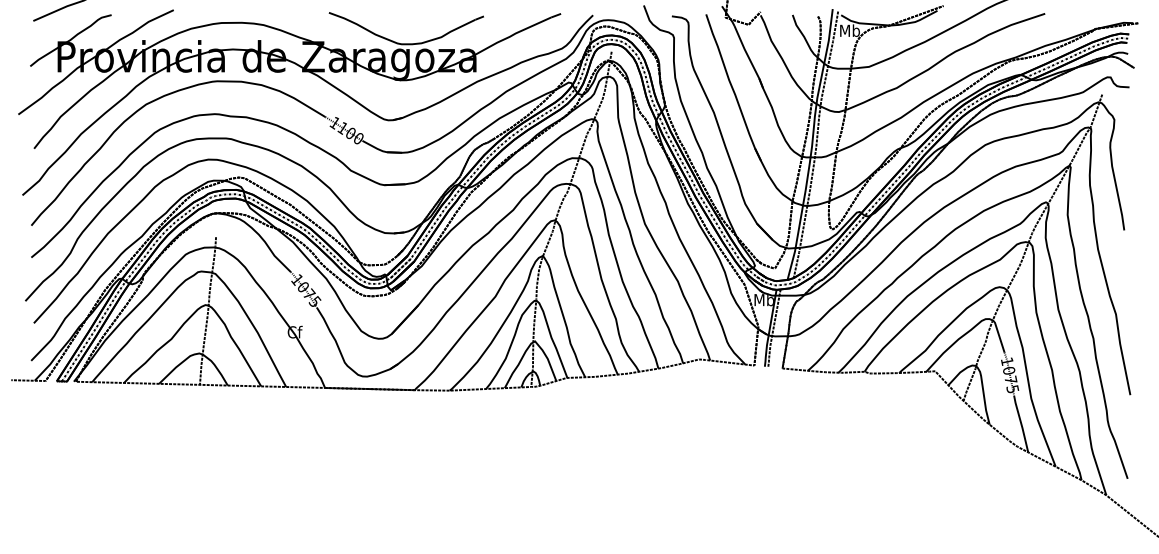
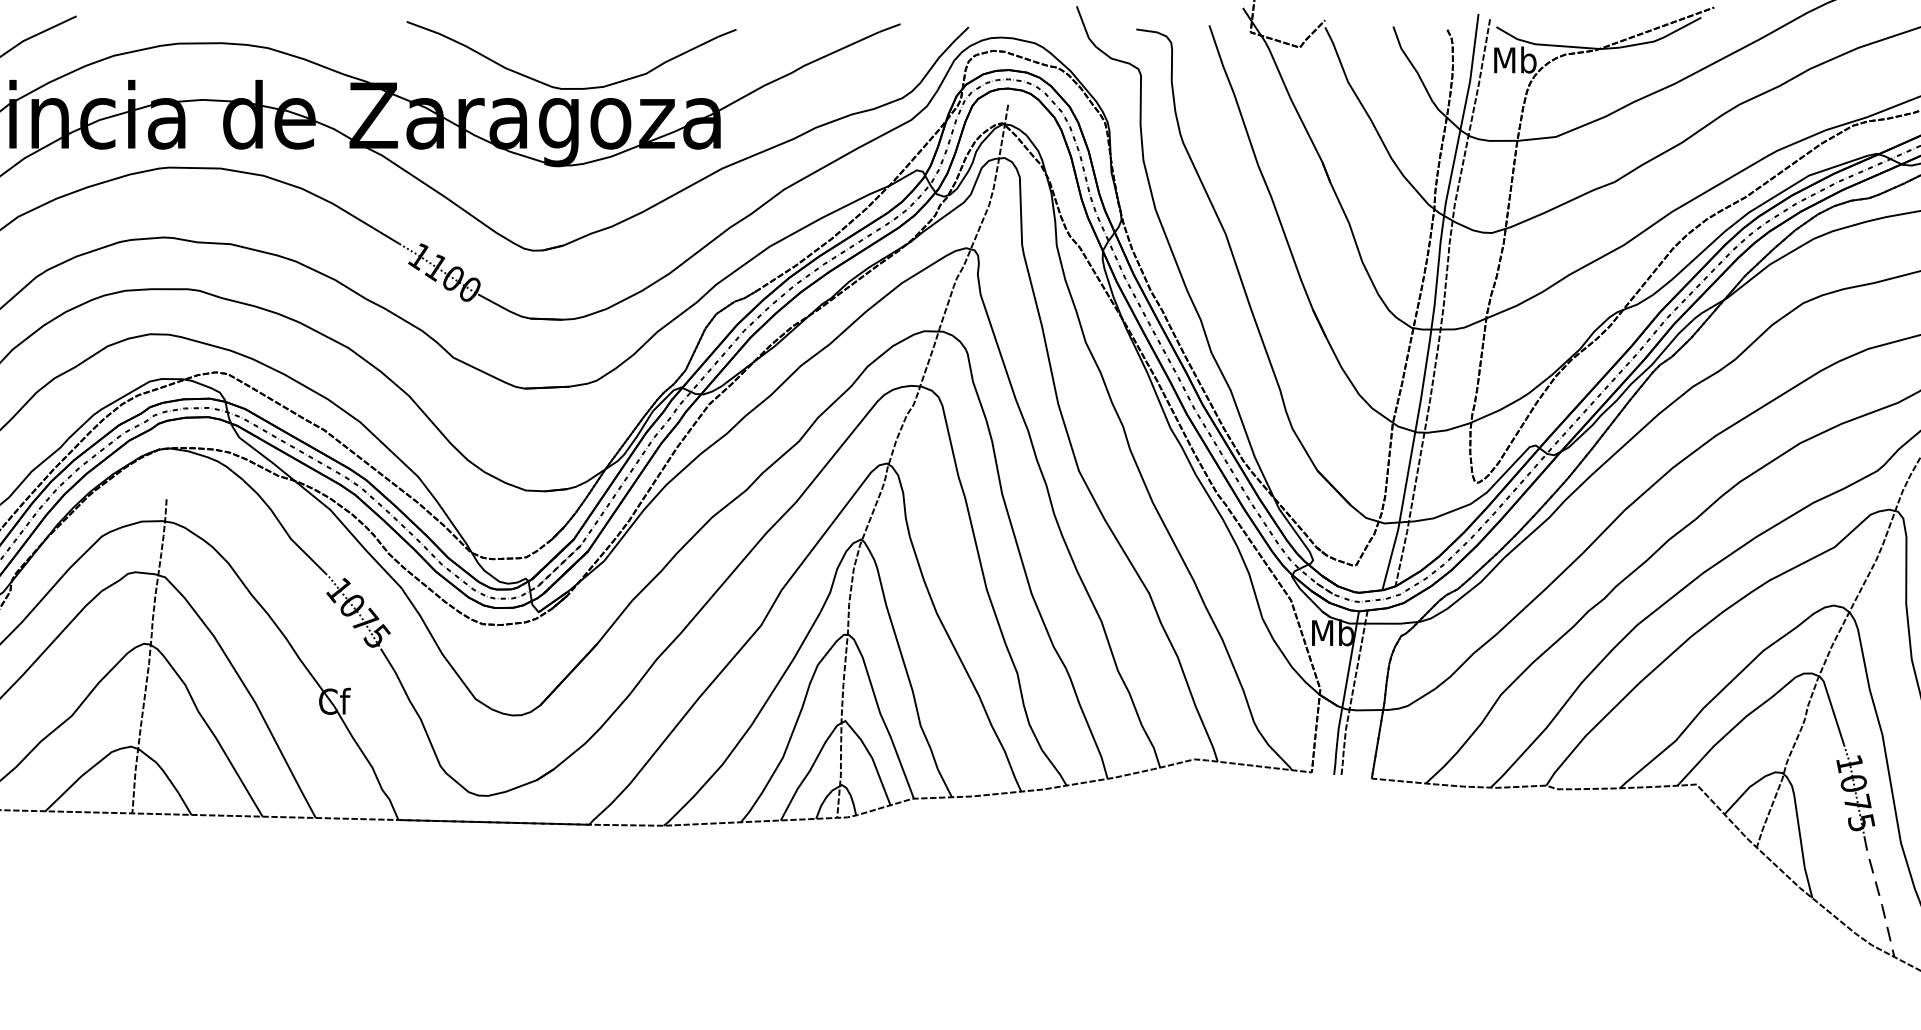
line: (1021, 423) -> (1880, 895), solid -> dashed

